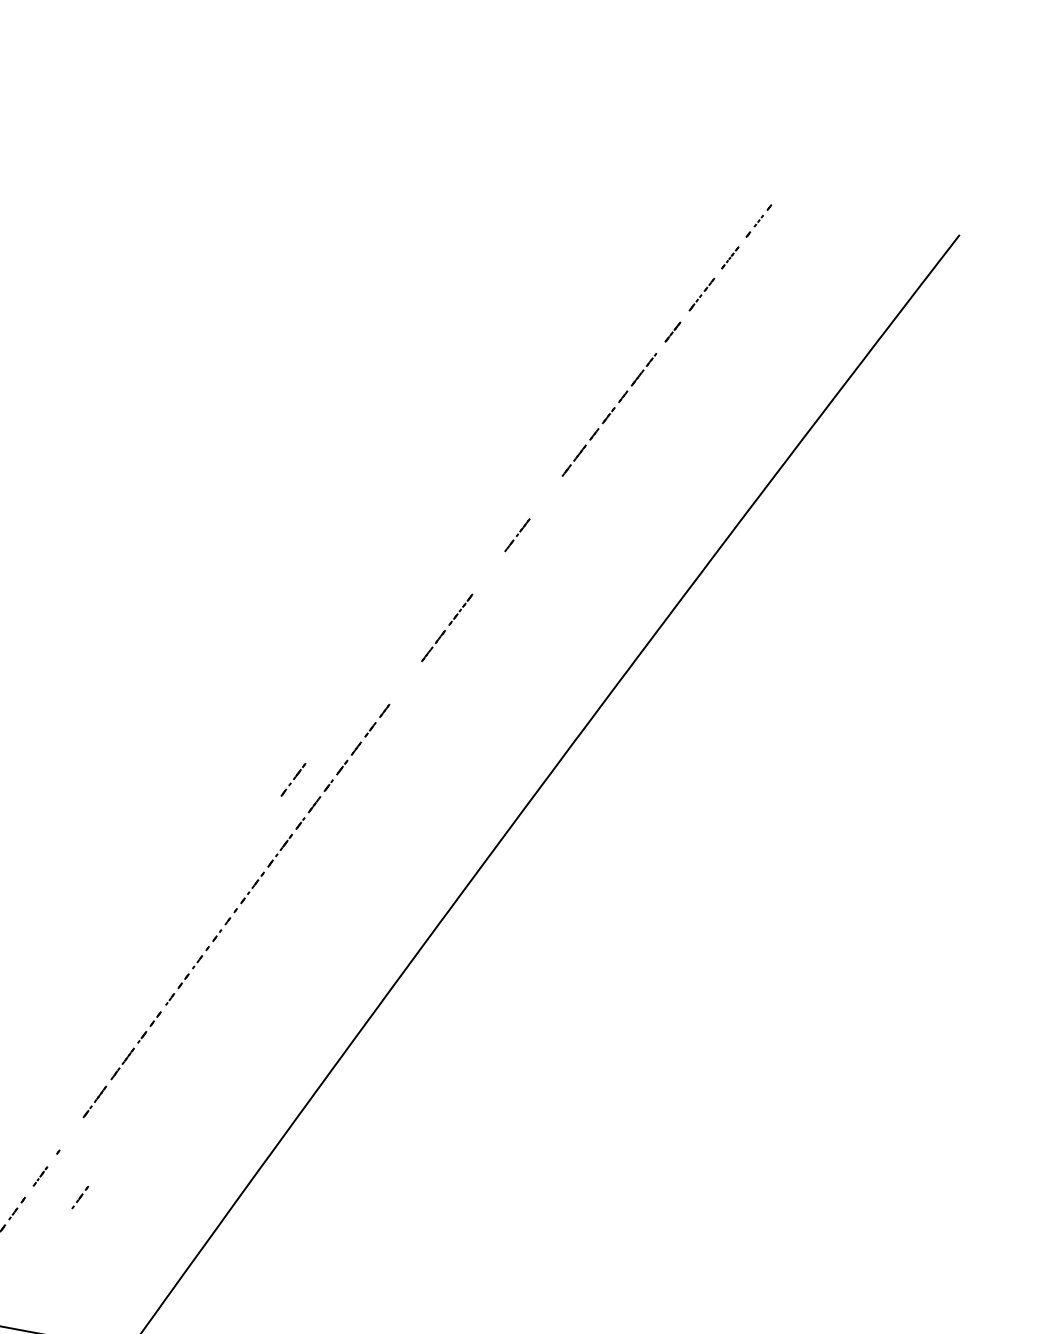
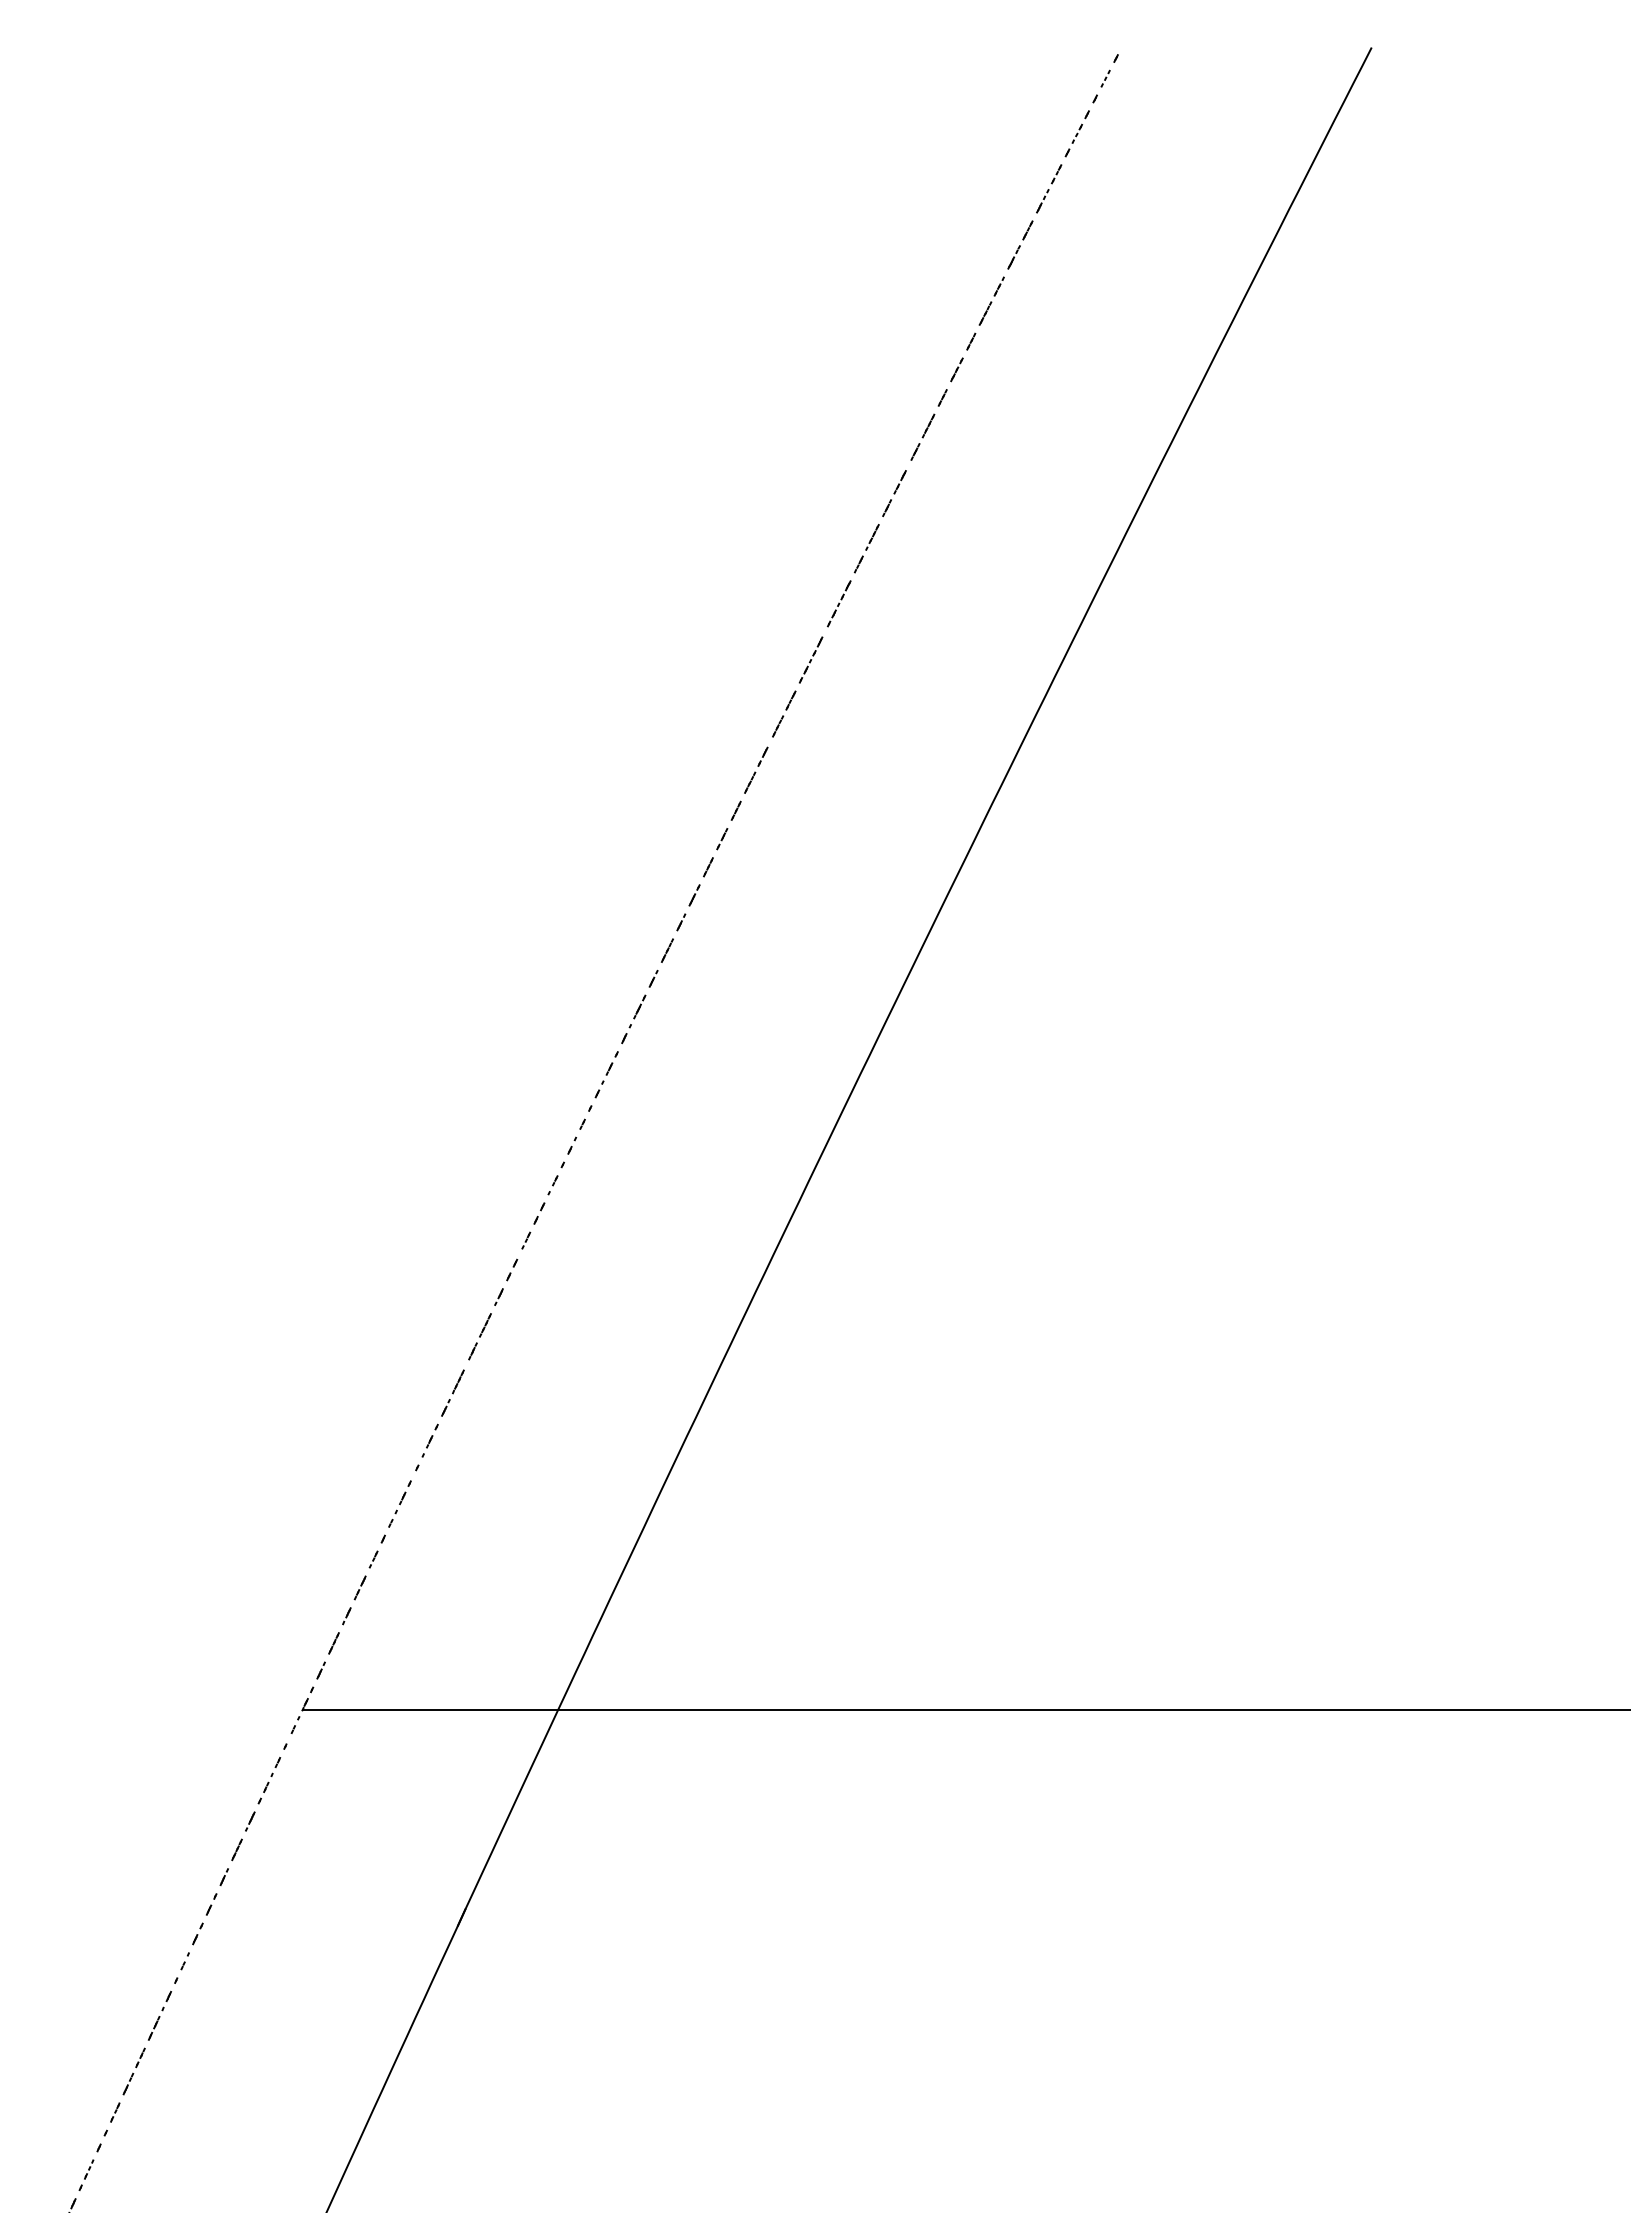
part: (729, 257) -> (1076, 133), size x1.43
part: (673, 331) -> (1020, 244), size x1.67
part: (545, 498) -> (894, 493), added
part: (489, 571) -> (839, 603), added
line: (404, 684) -> (755, 771), added
part: (293, 779) -> (633, 923), removed
part: (40, 1176) -> (399, 1503), size x1.67
part: (79, 1197) -> (429, 1440), moved

